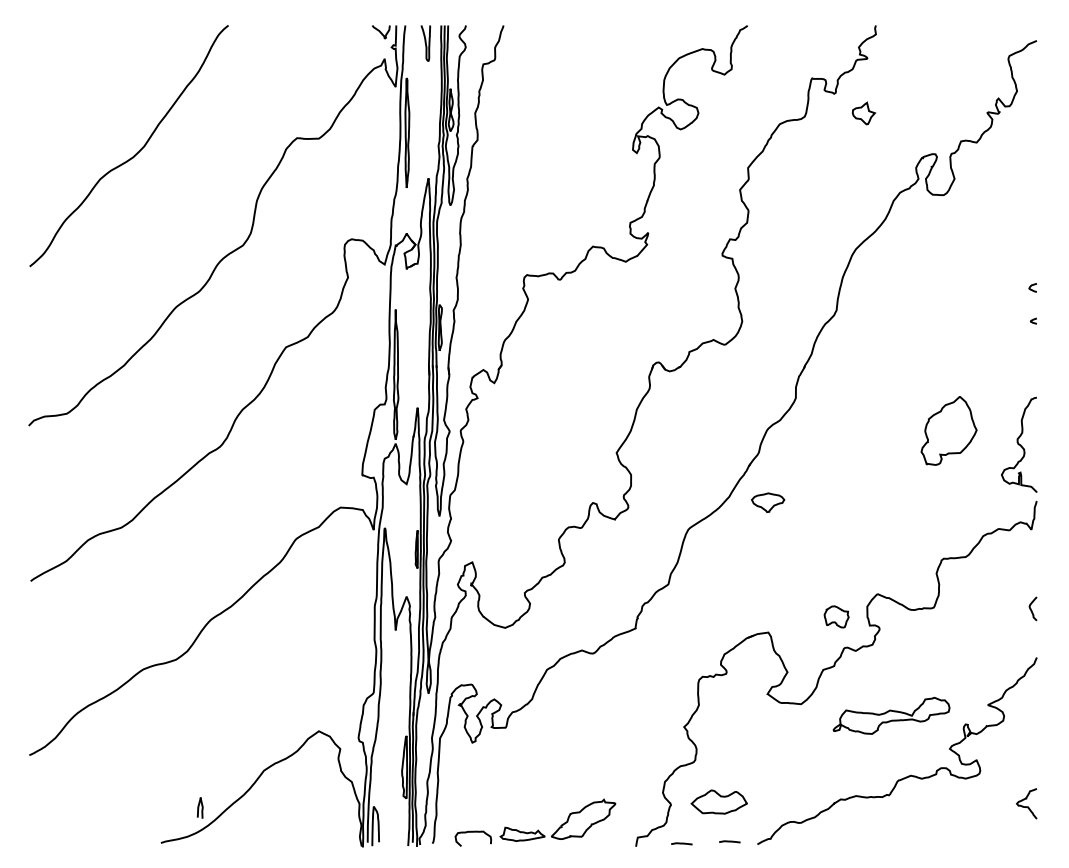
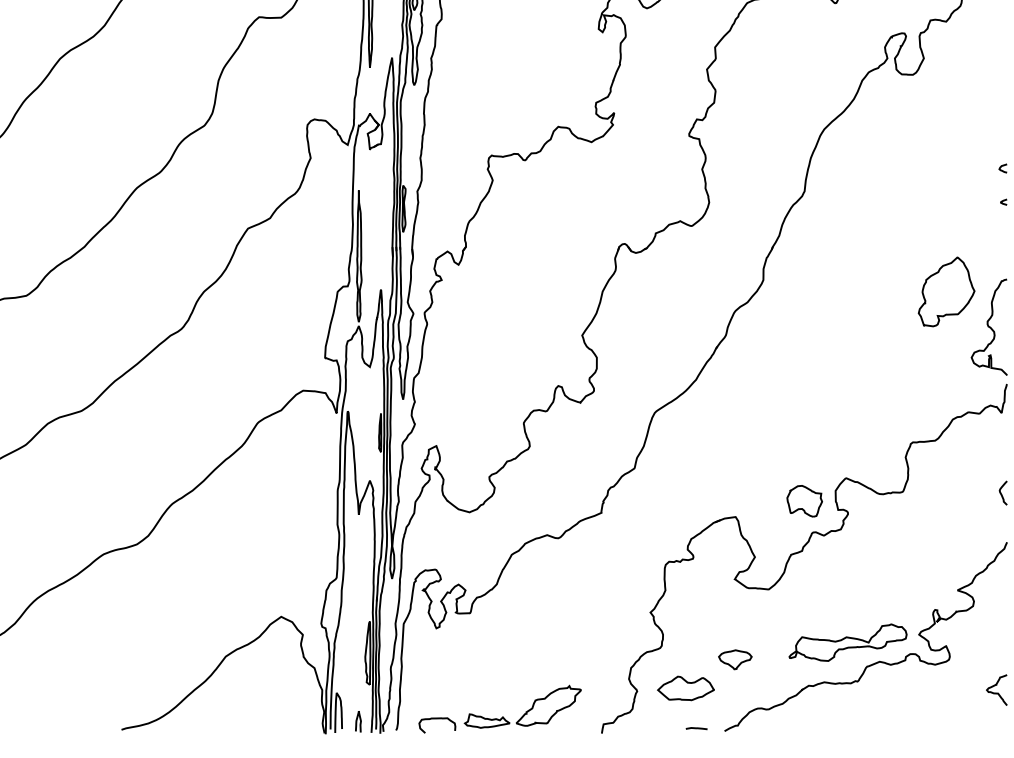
part: (948, 430) -> (946, 291), moved
part: (768, 502) -> (735, 659), moved
part: (836, 616) -> (804, 500), size x1.43
part: (891, 715) -> (847, 642), moved
curve: (199, 807) -> (357, 721), moved
line: (681, 843) -> (647, 730), removed

